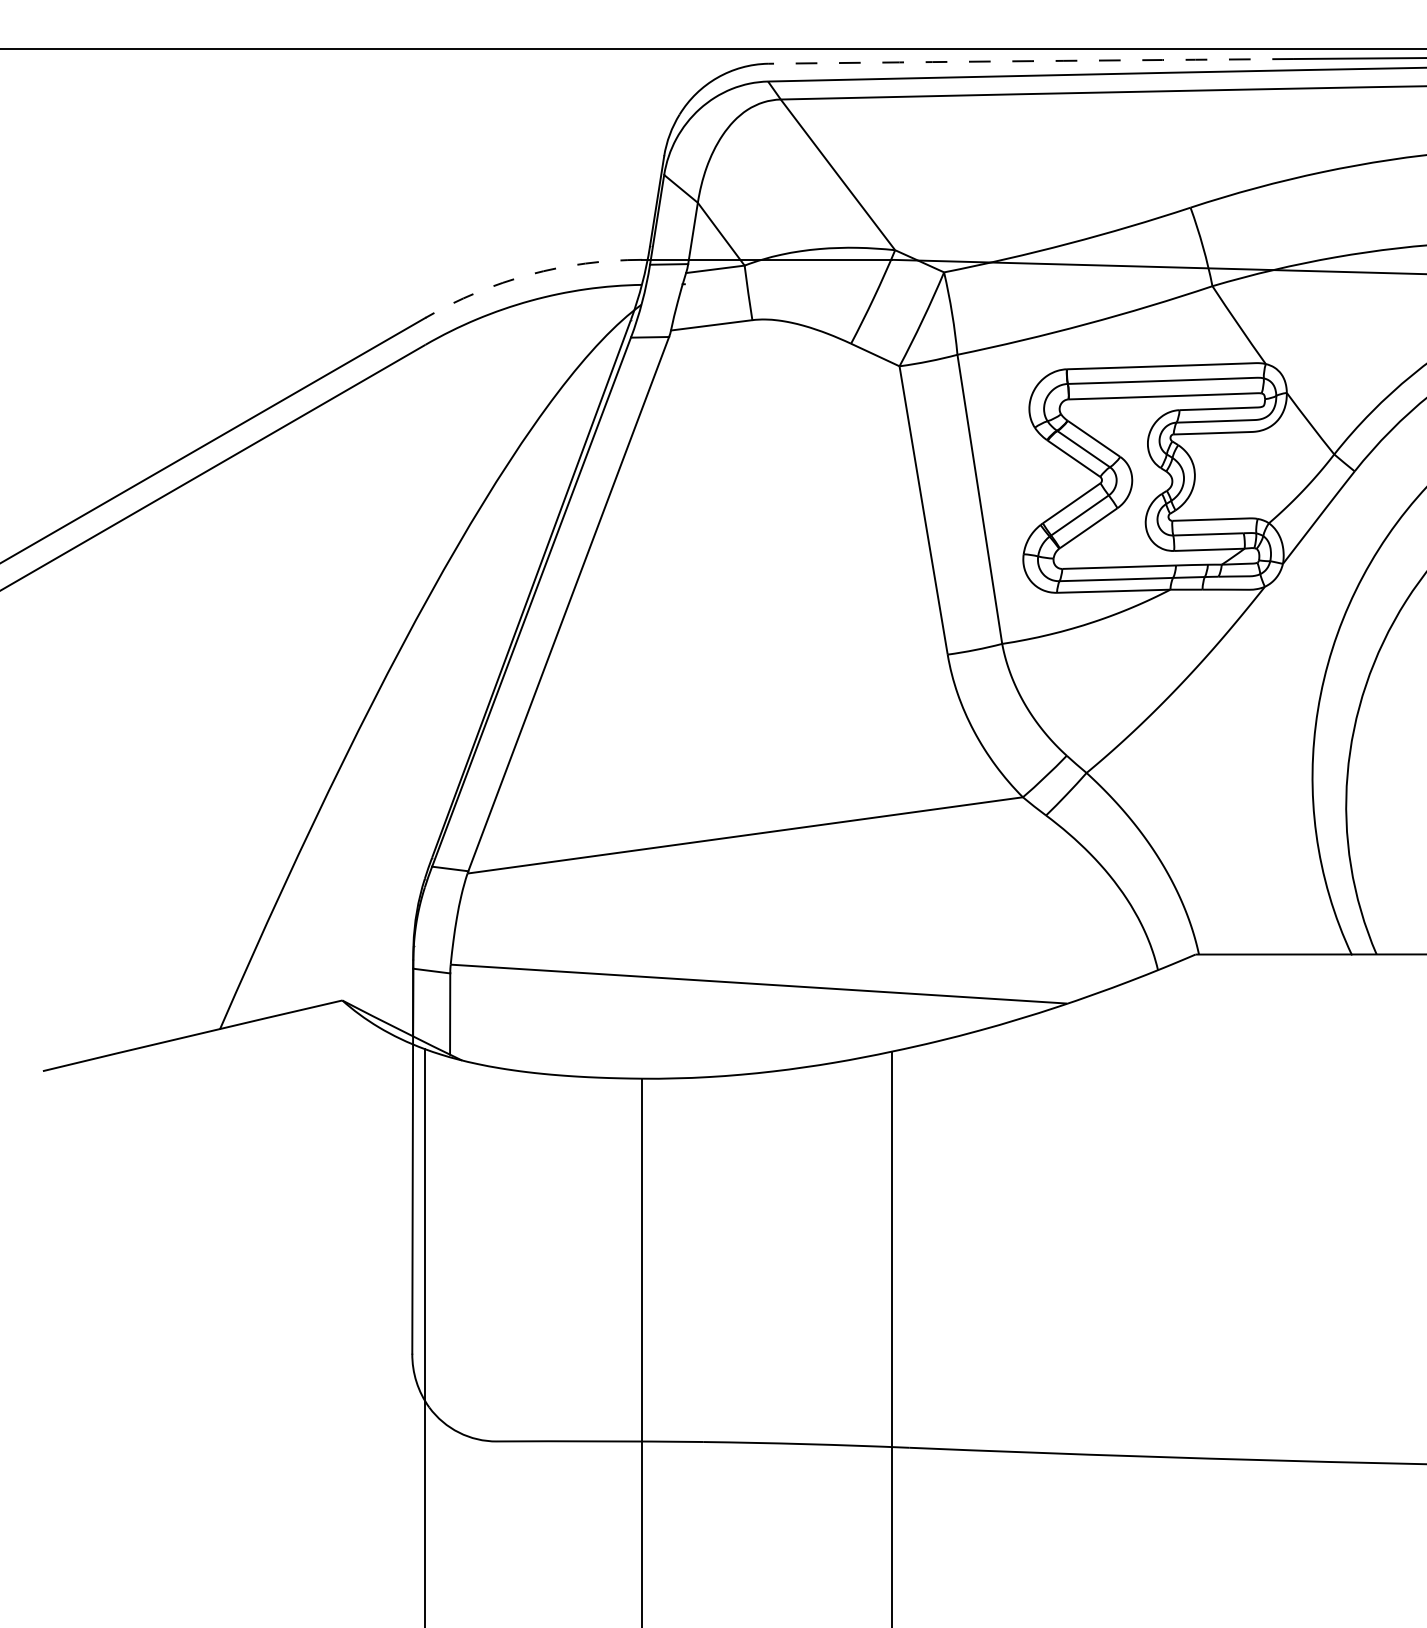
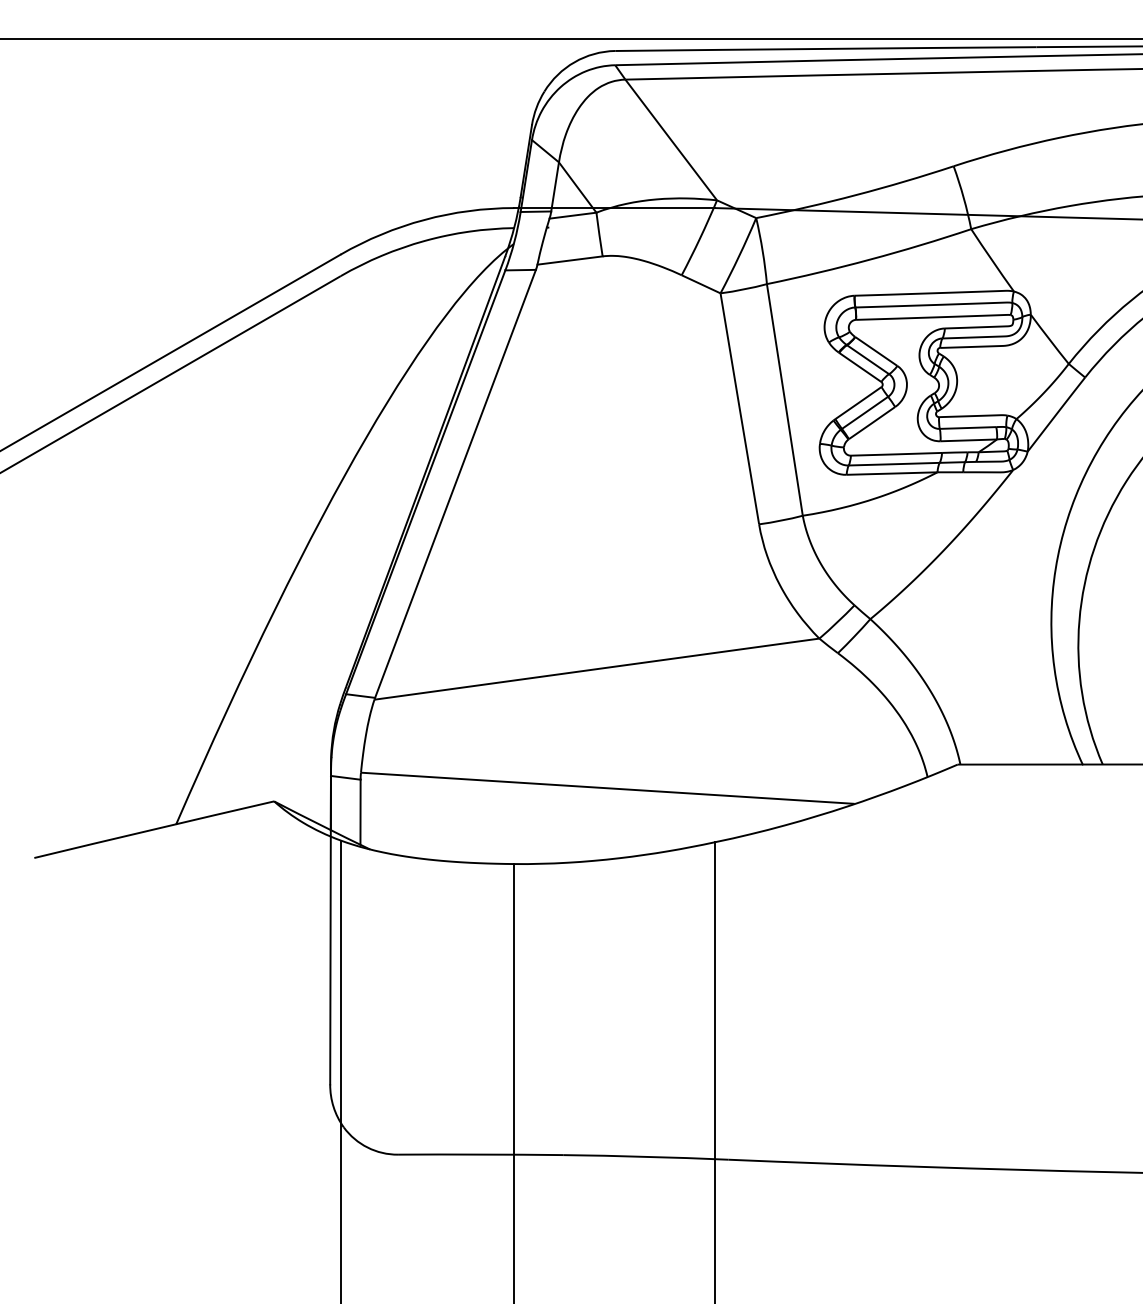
arc: (1031, 61) -> (826, 49), dashed -> solid
arc: (529, 274) -> (424, 219), dashed -> solid

